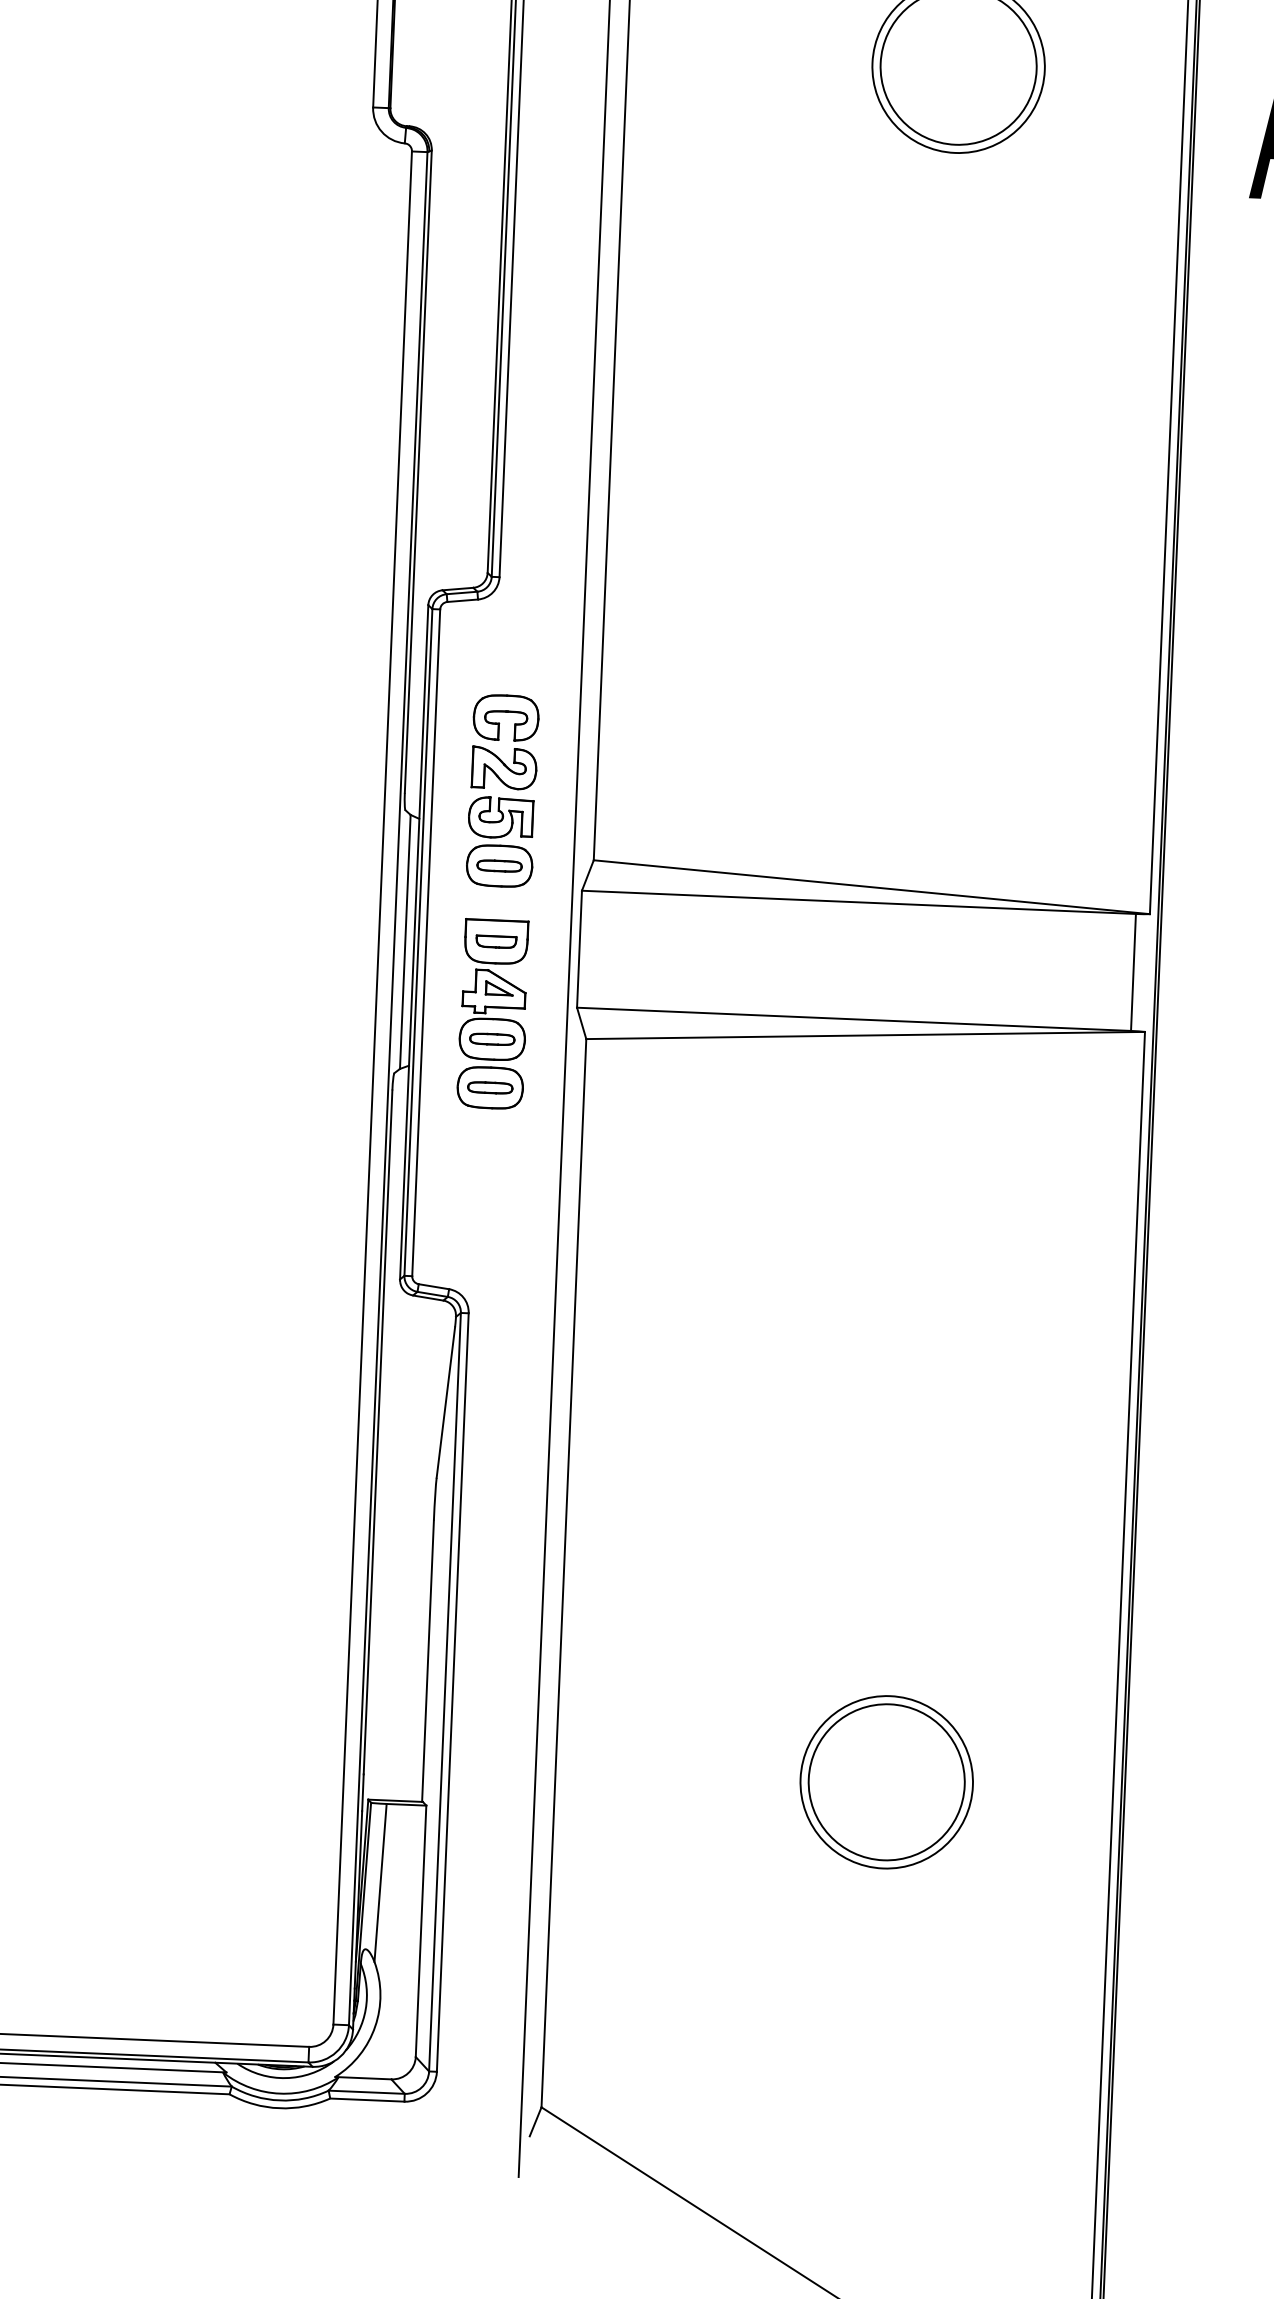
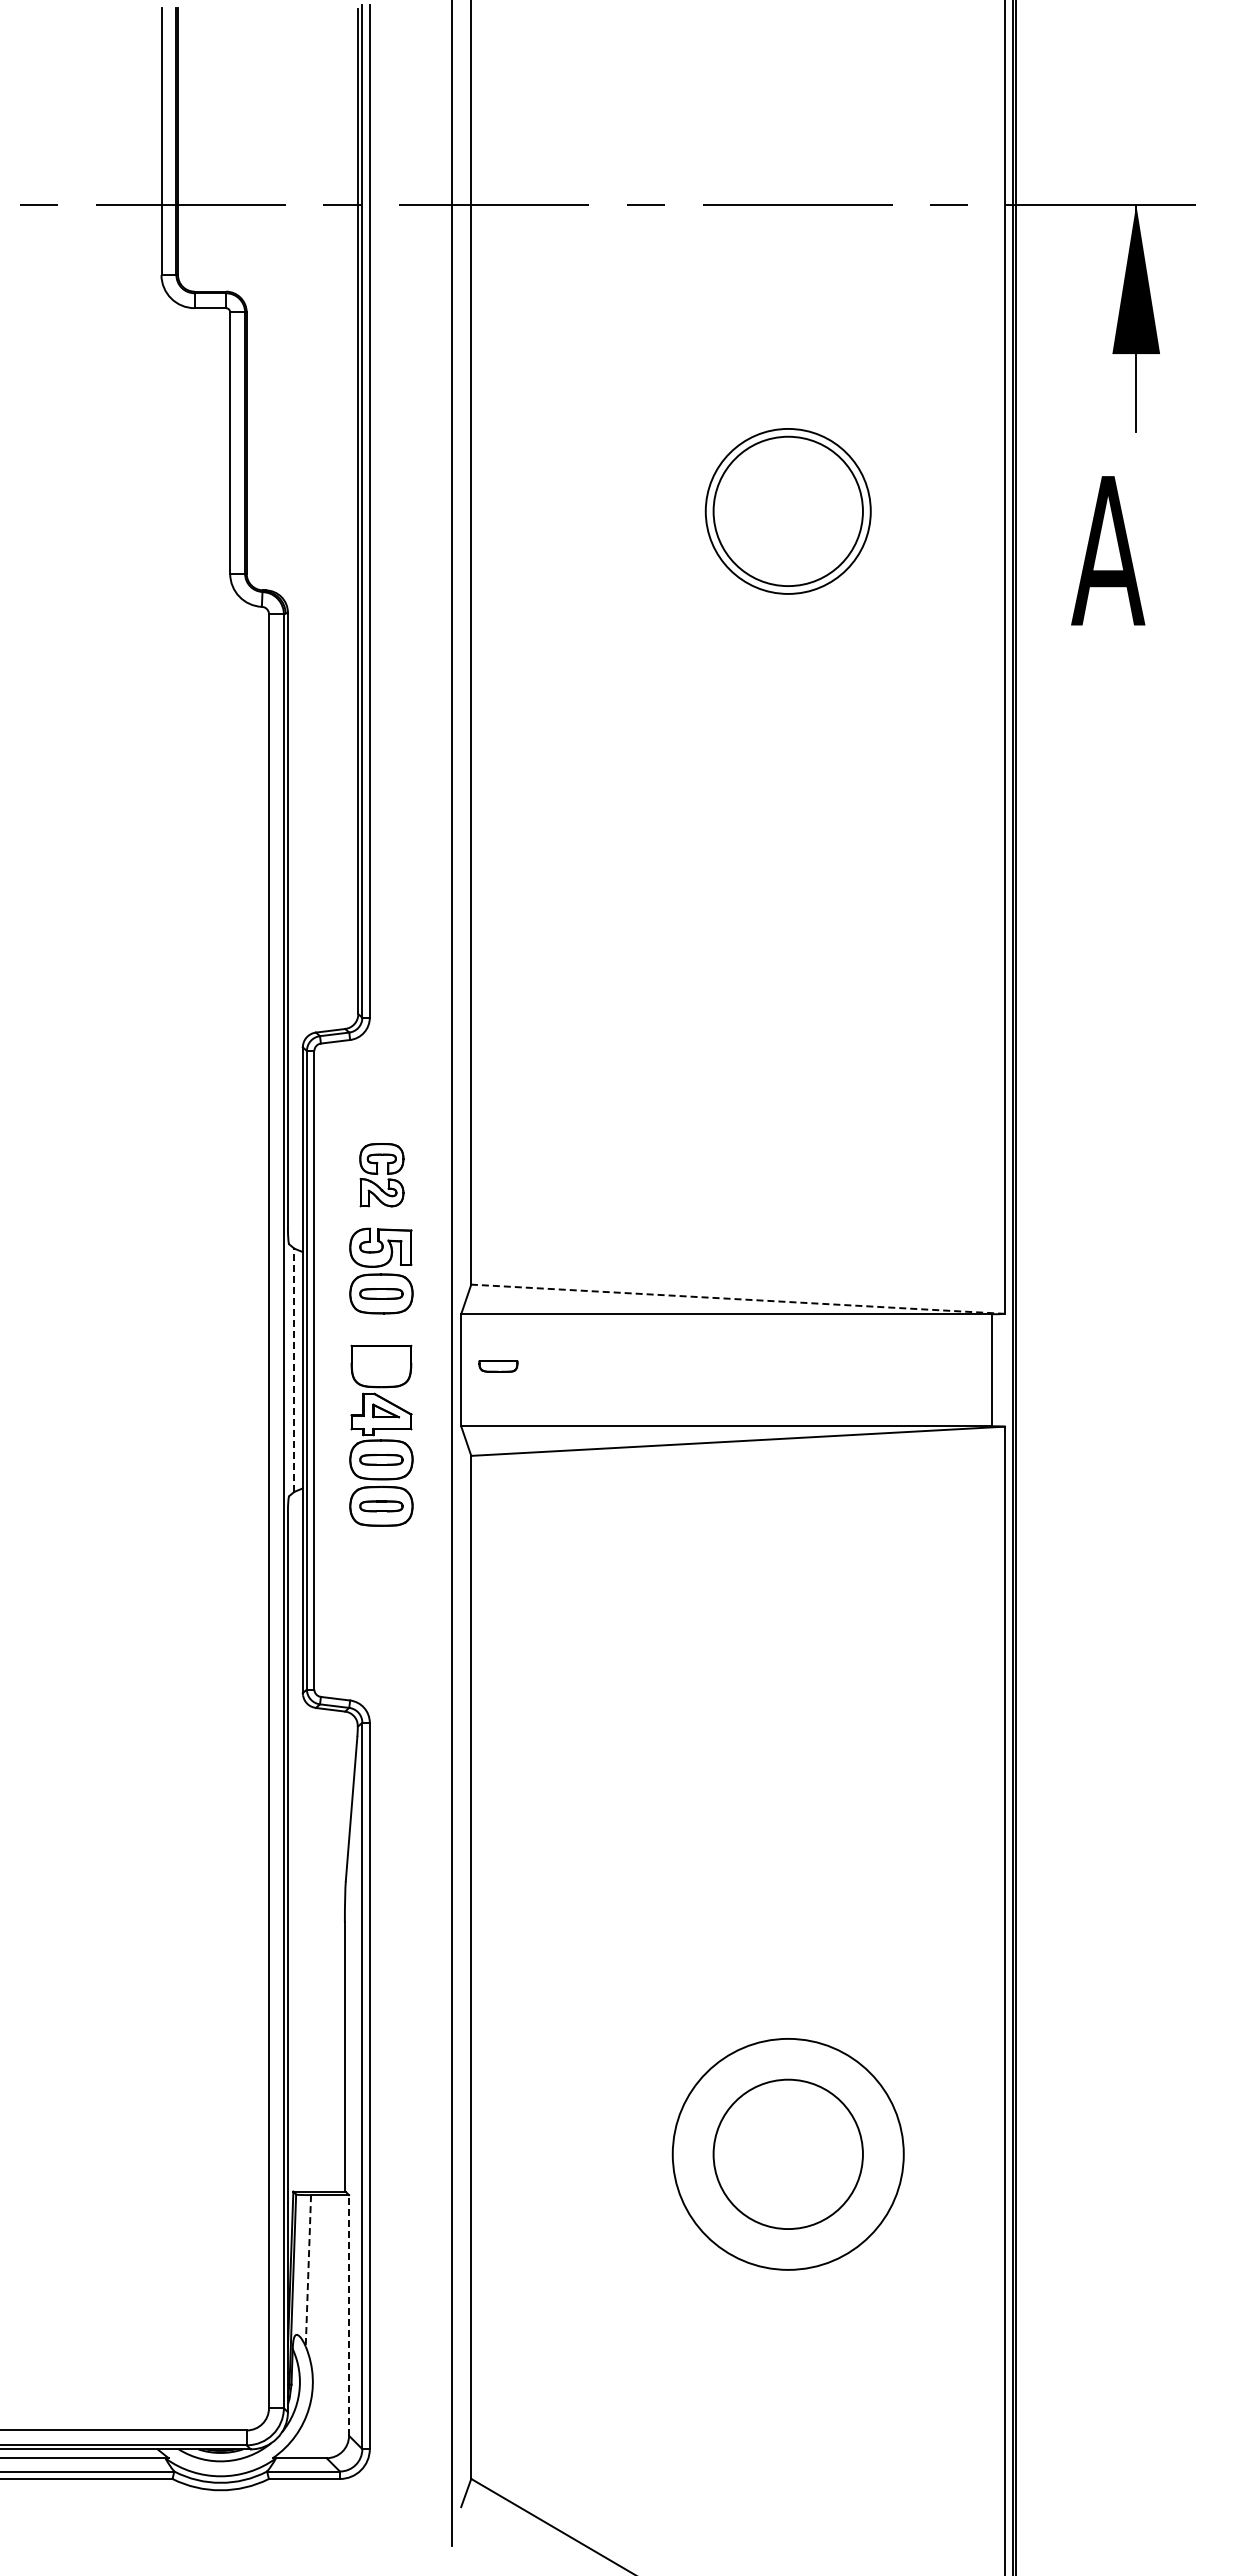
part: (504, 741) -> (381, 1174), size x0.7
line: (871, 887) -> (737, 1299), solid -> dashed
part: (496, 941) -> (498, 1366), moved
line: (405, 942) -> (294, 1370), solid -> dashed
circle: (885, 1781) -> (787, 2153), size x1.4
line: (380, 1882) -> (308, 2270), solid -> dashed
line: (421, 1930) -> (349, 2314), solid -> dashed

